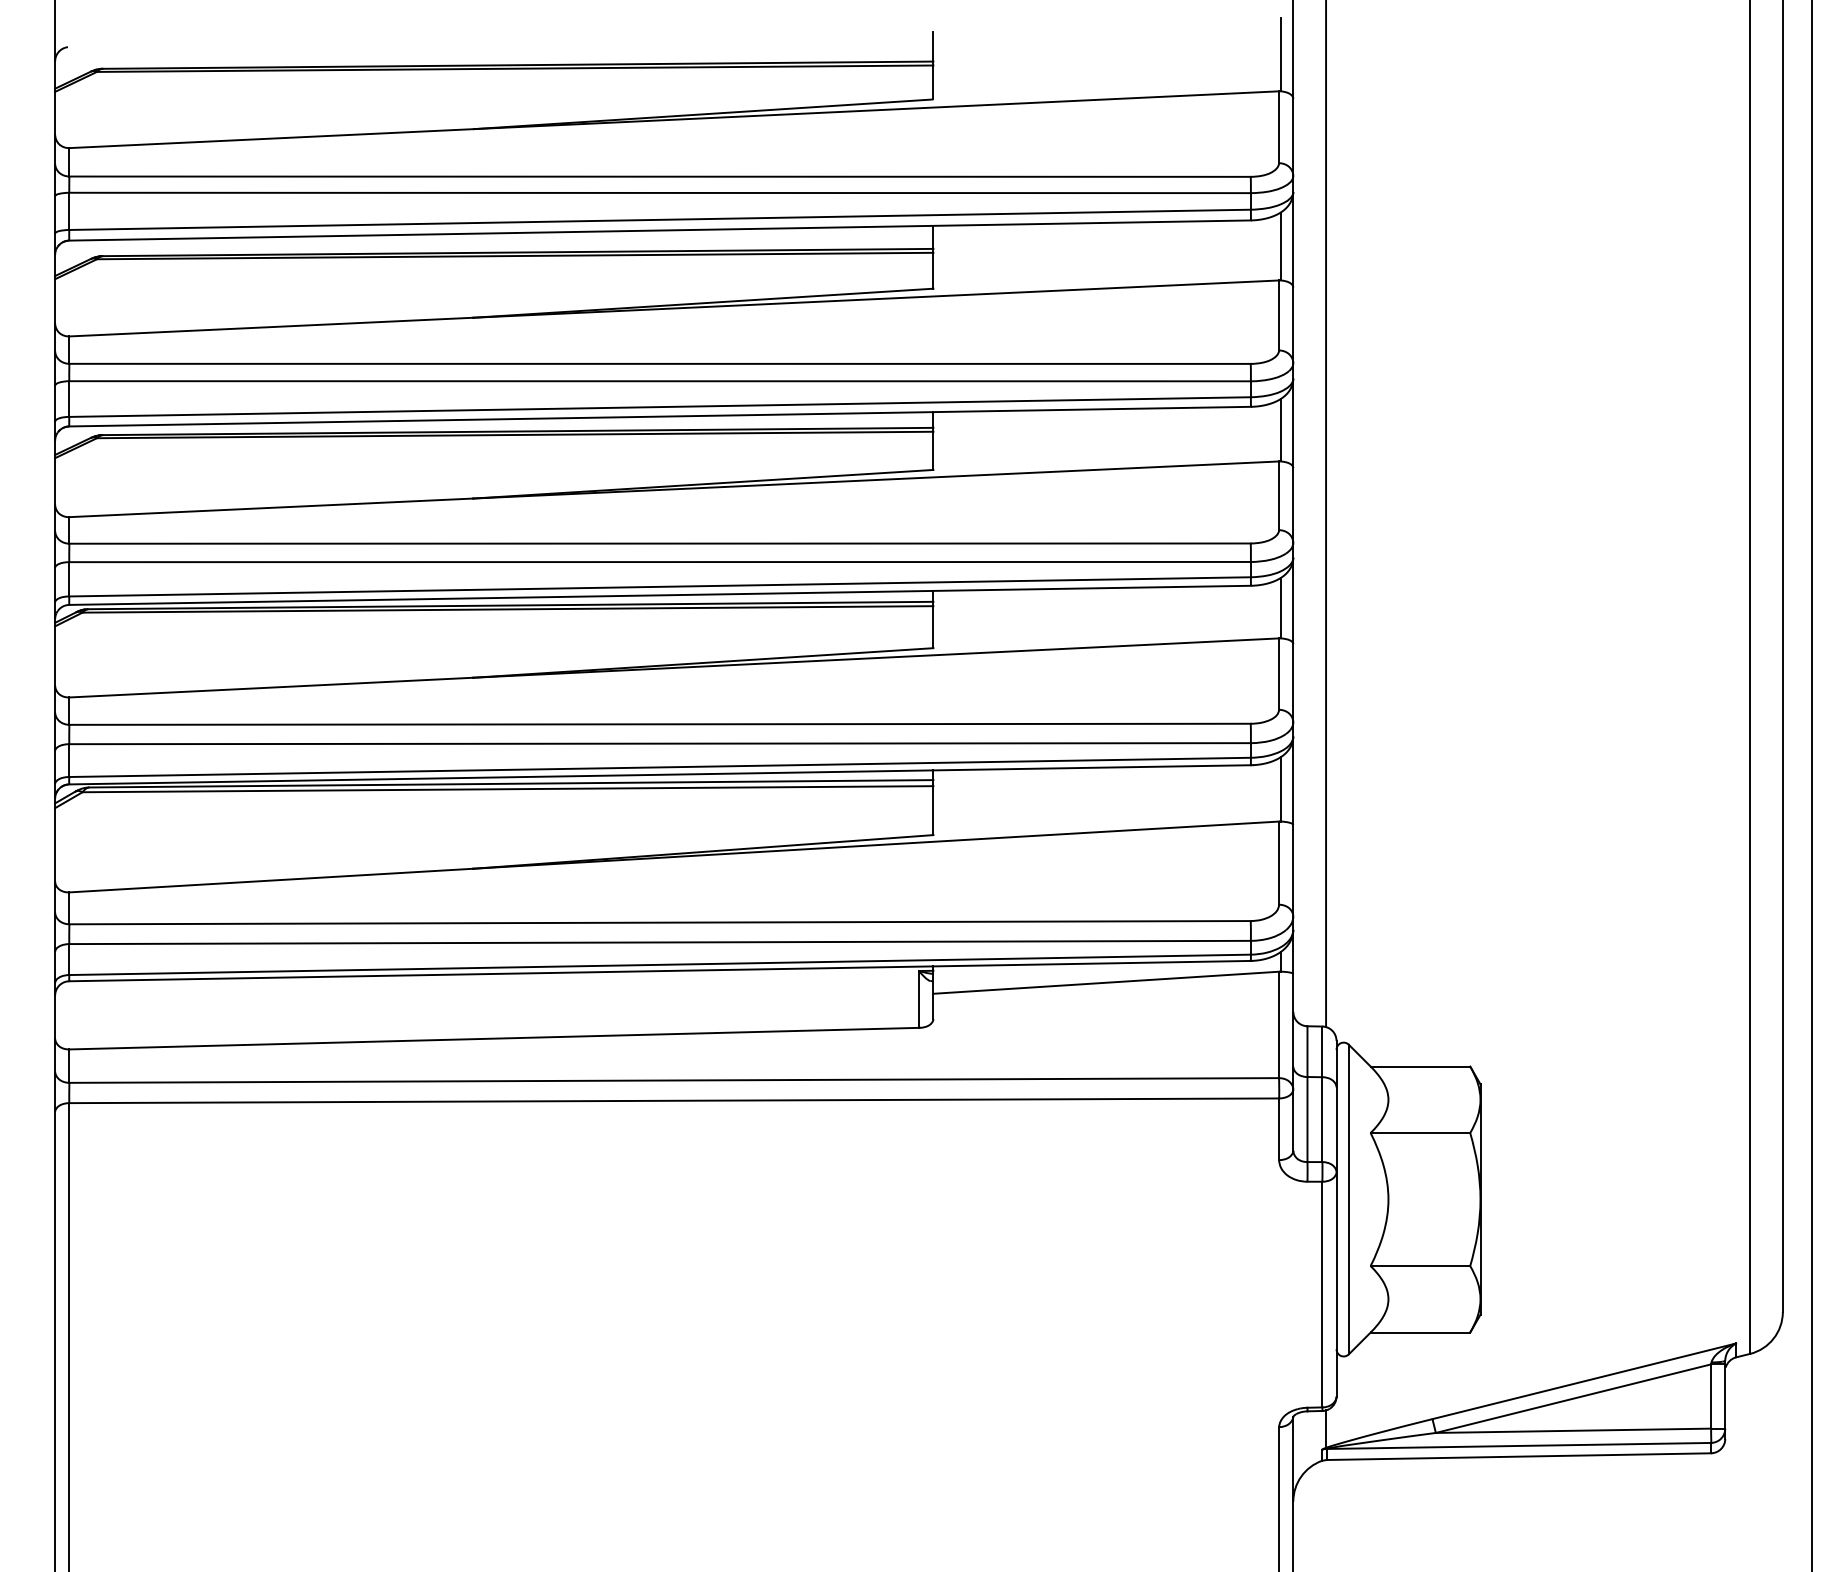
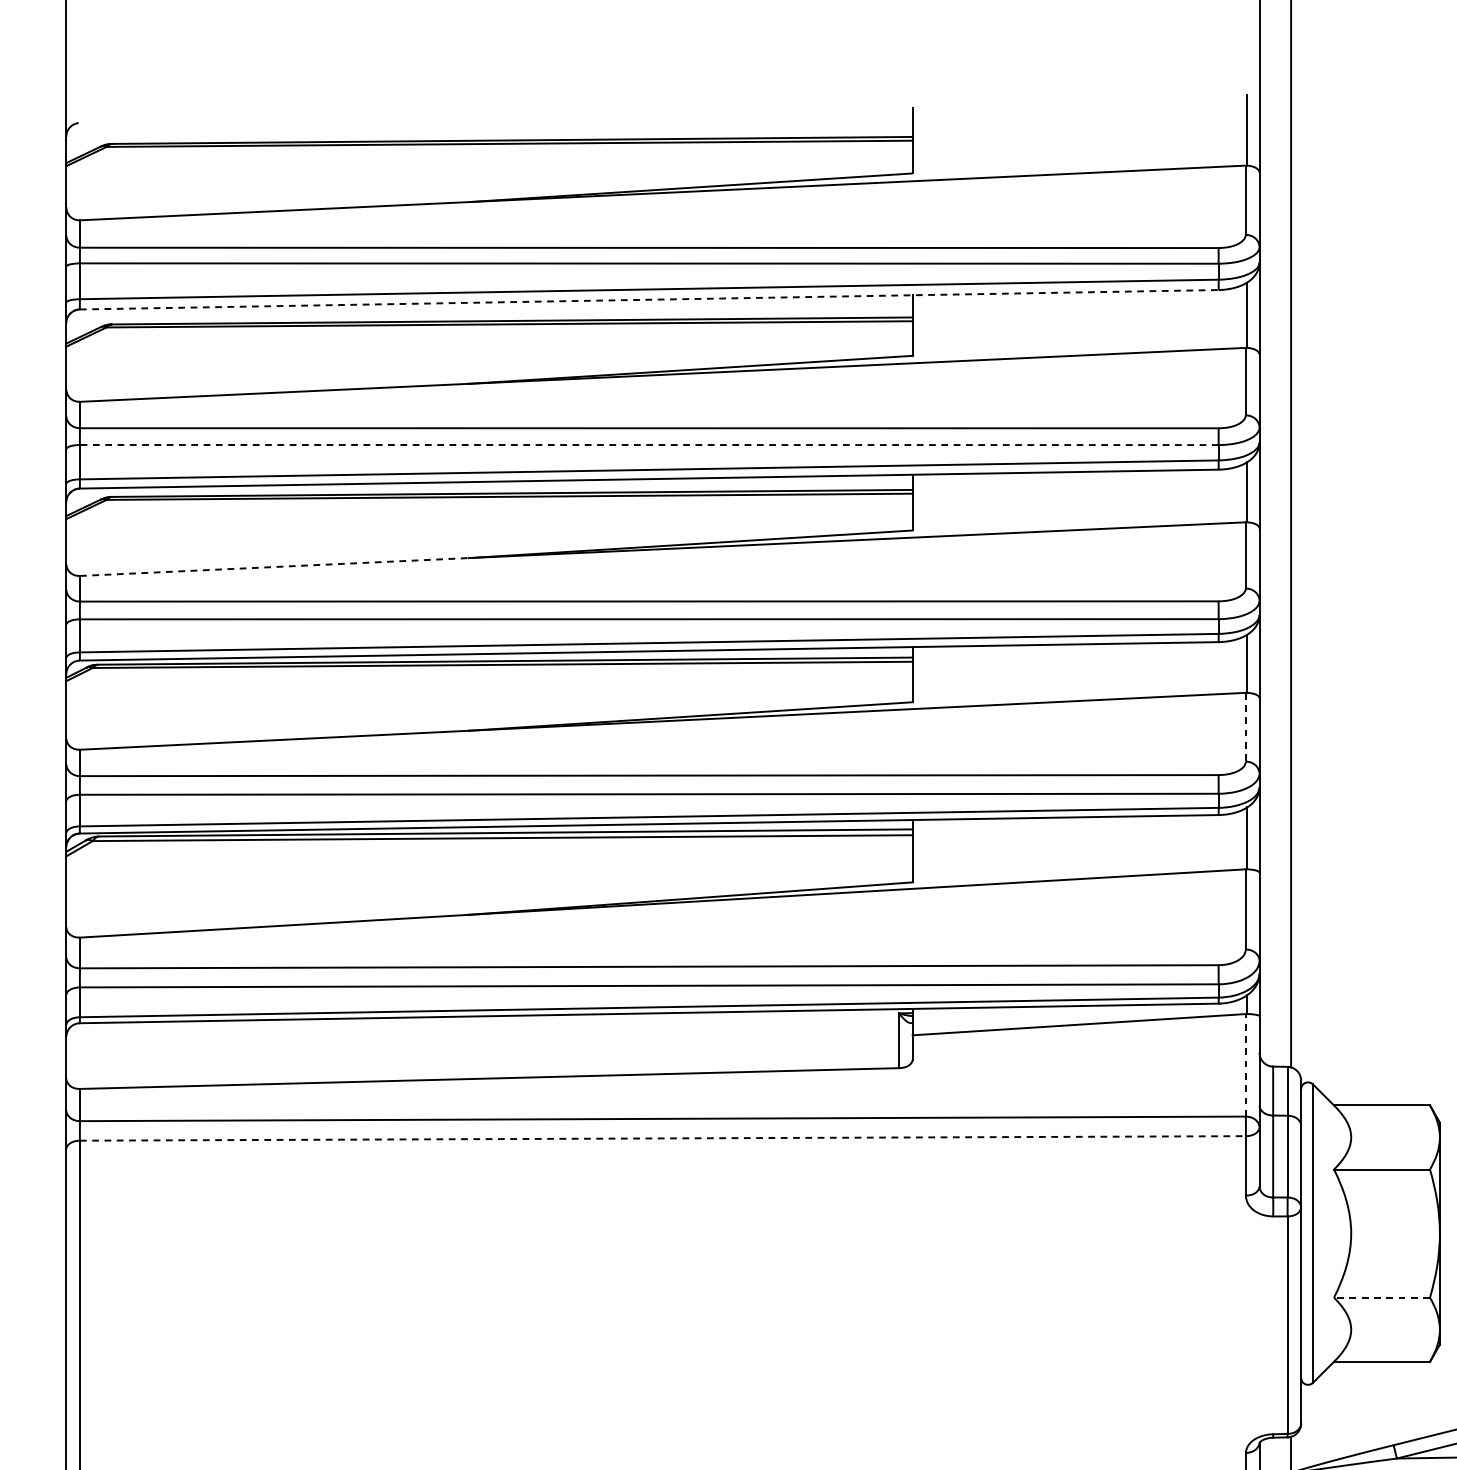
line: (660, 230) -> (649, 299), solid -> dashed
line: (660, 381) -> (649, 445), solid -> dashed
line: (271, 507) -> (274, 566), solid -> dashed
line: (1279, 674) -> (1246, 727), solid -> dashed
line: (1279, 1024) -> (1246, 1064), solid -> dashed
line: (674, 1100) -> (663, 1138), solid -> dashed
line: (1420, 1266) -> (1382, 1298), solid -> dashed

